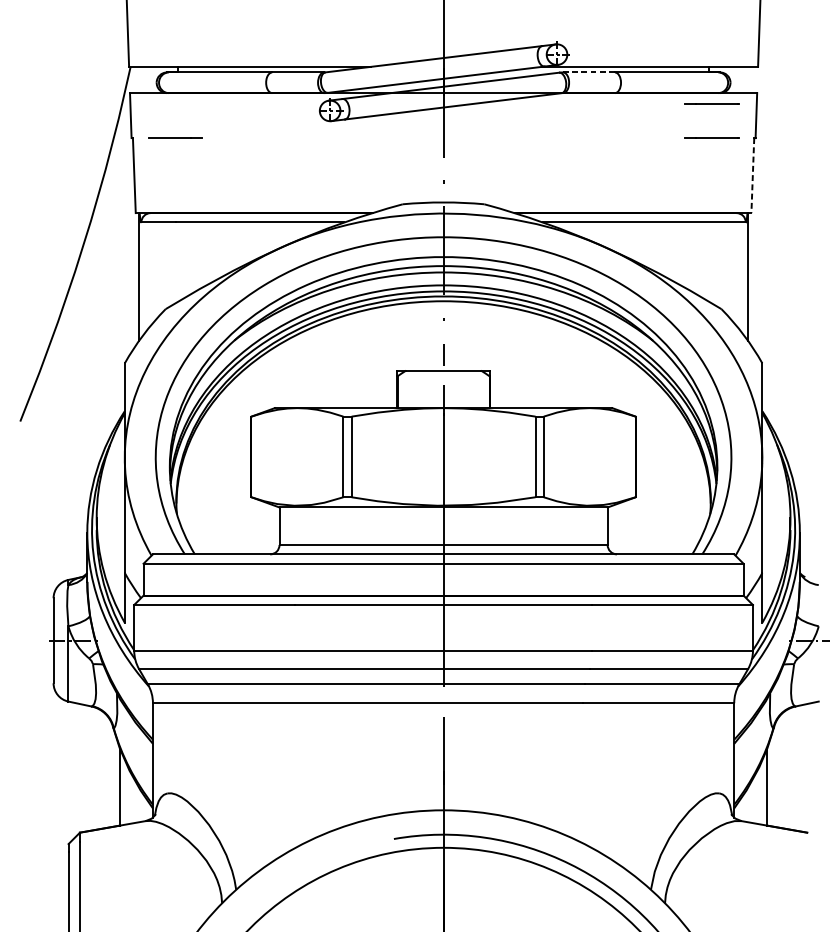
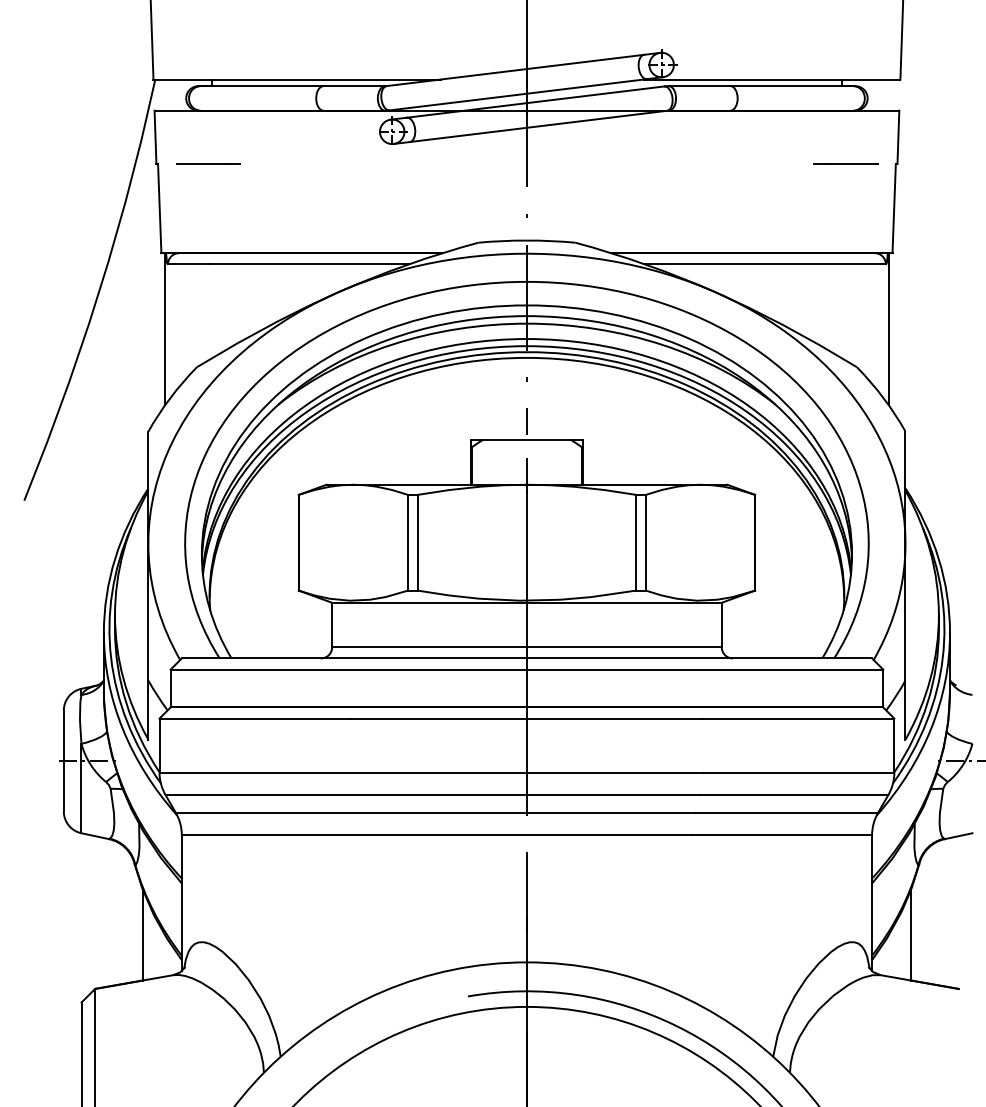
line: (588, 72) -> (699, 86), dashed -> solid
line: (711, 103) -> (845, 122), removed
line: (753, 175) -> (894, 208), dashed -> solid

